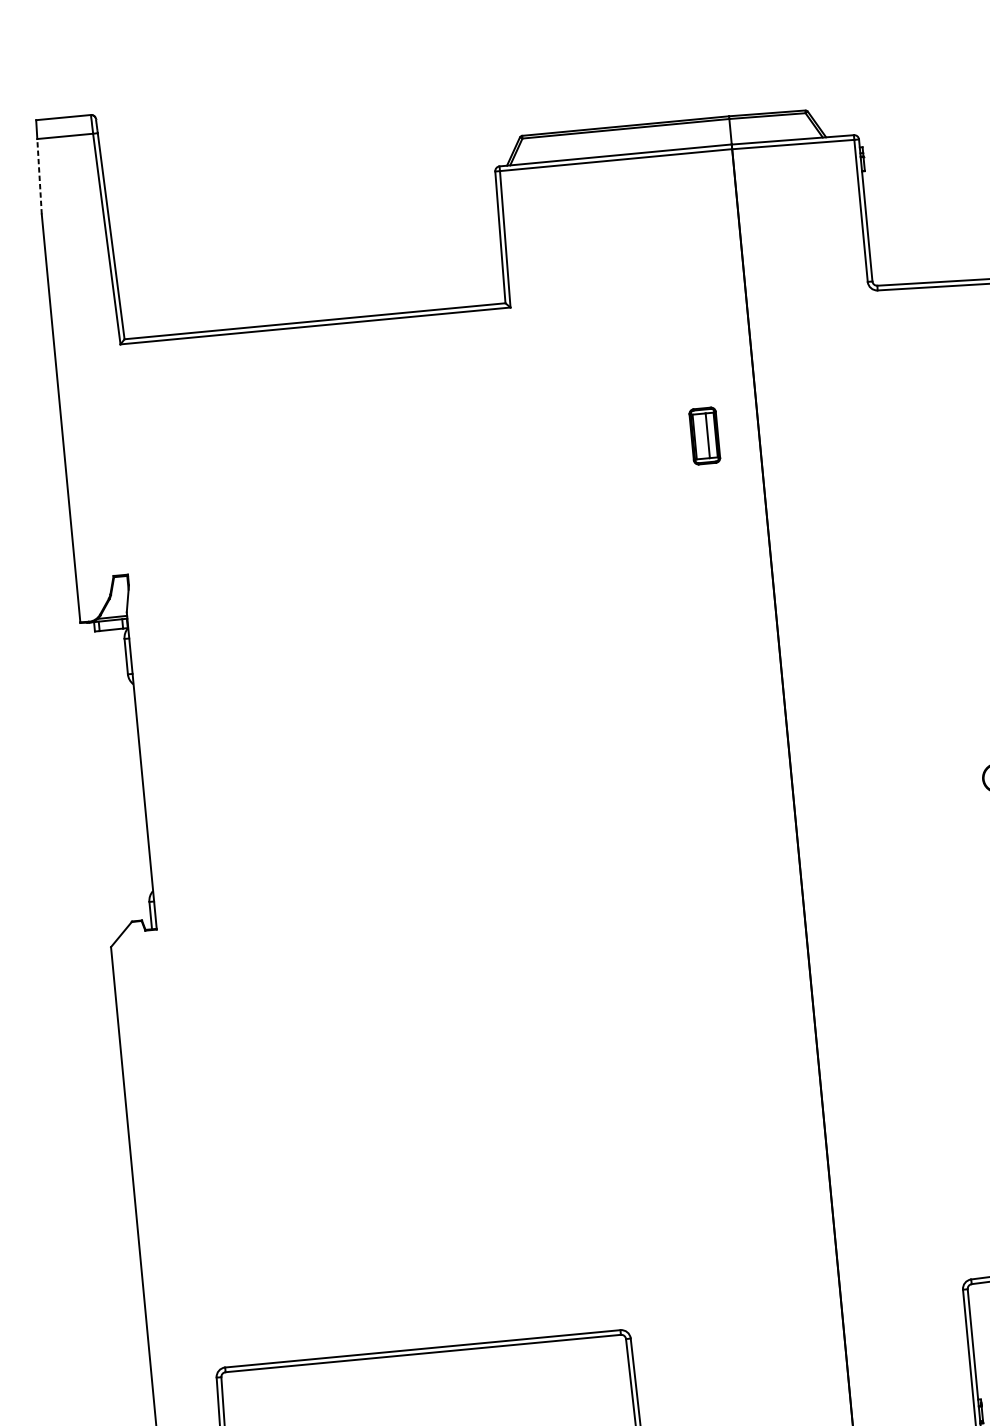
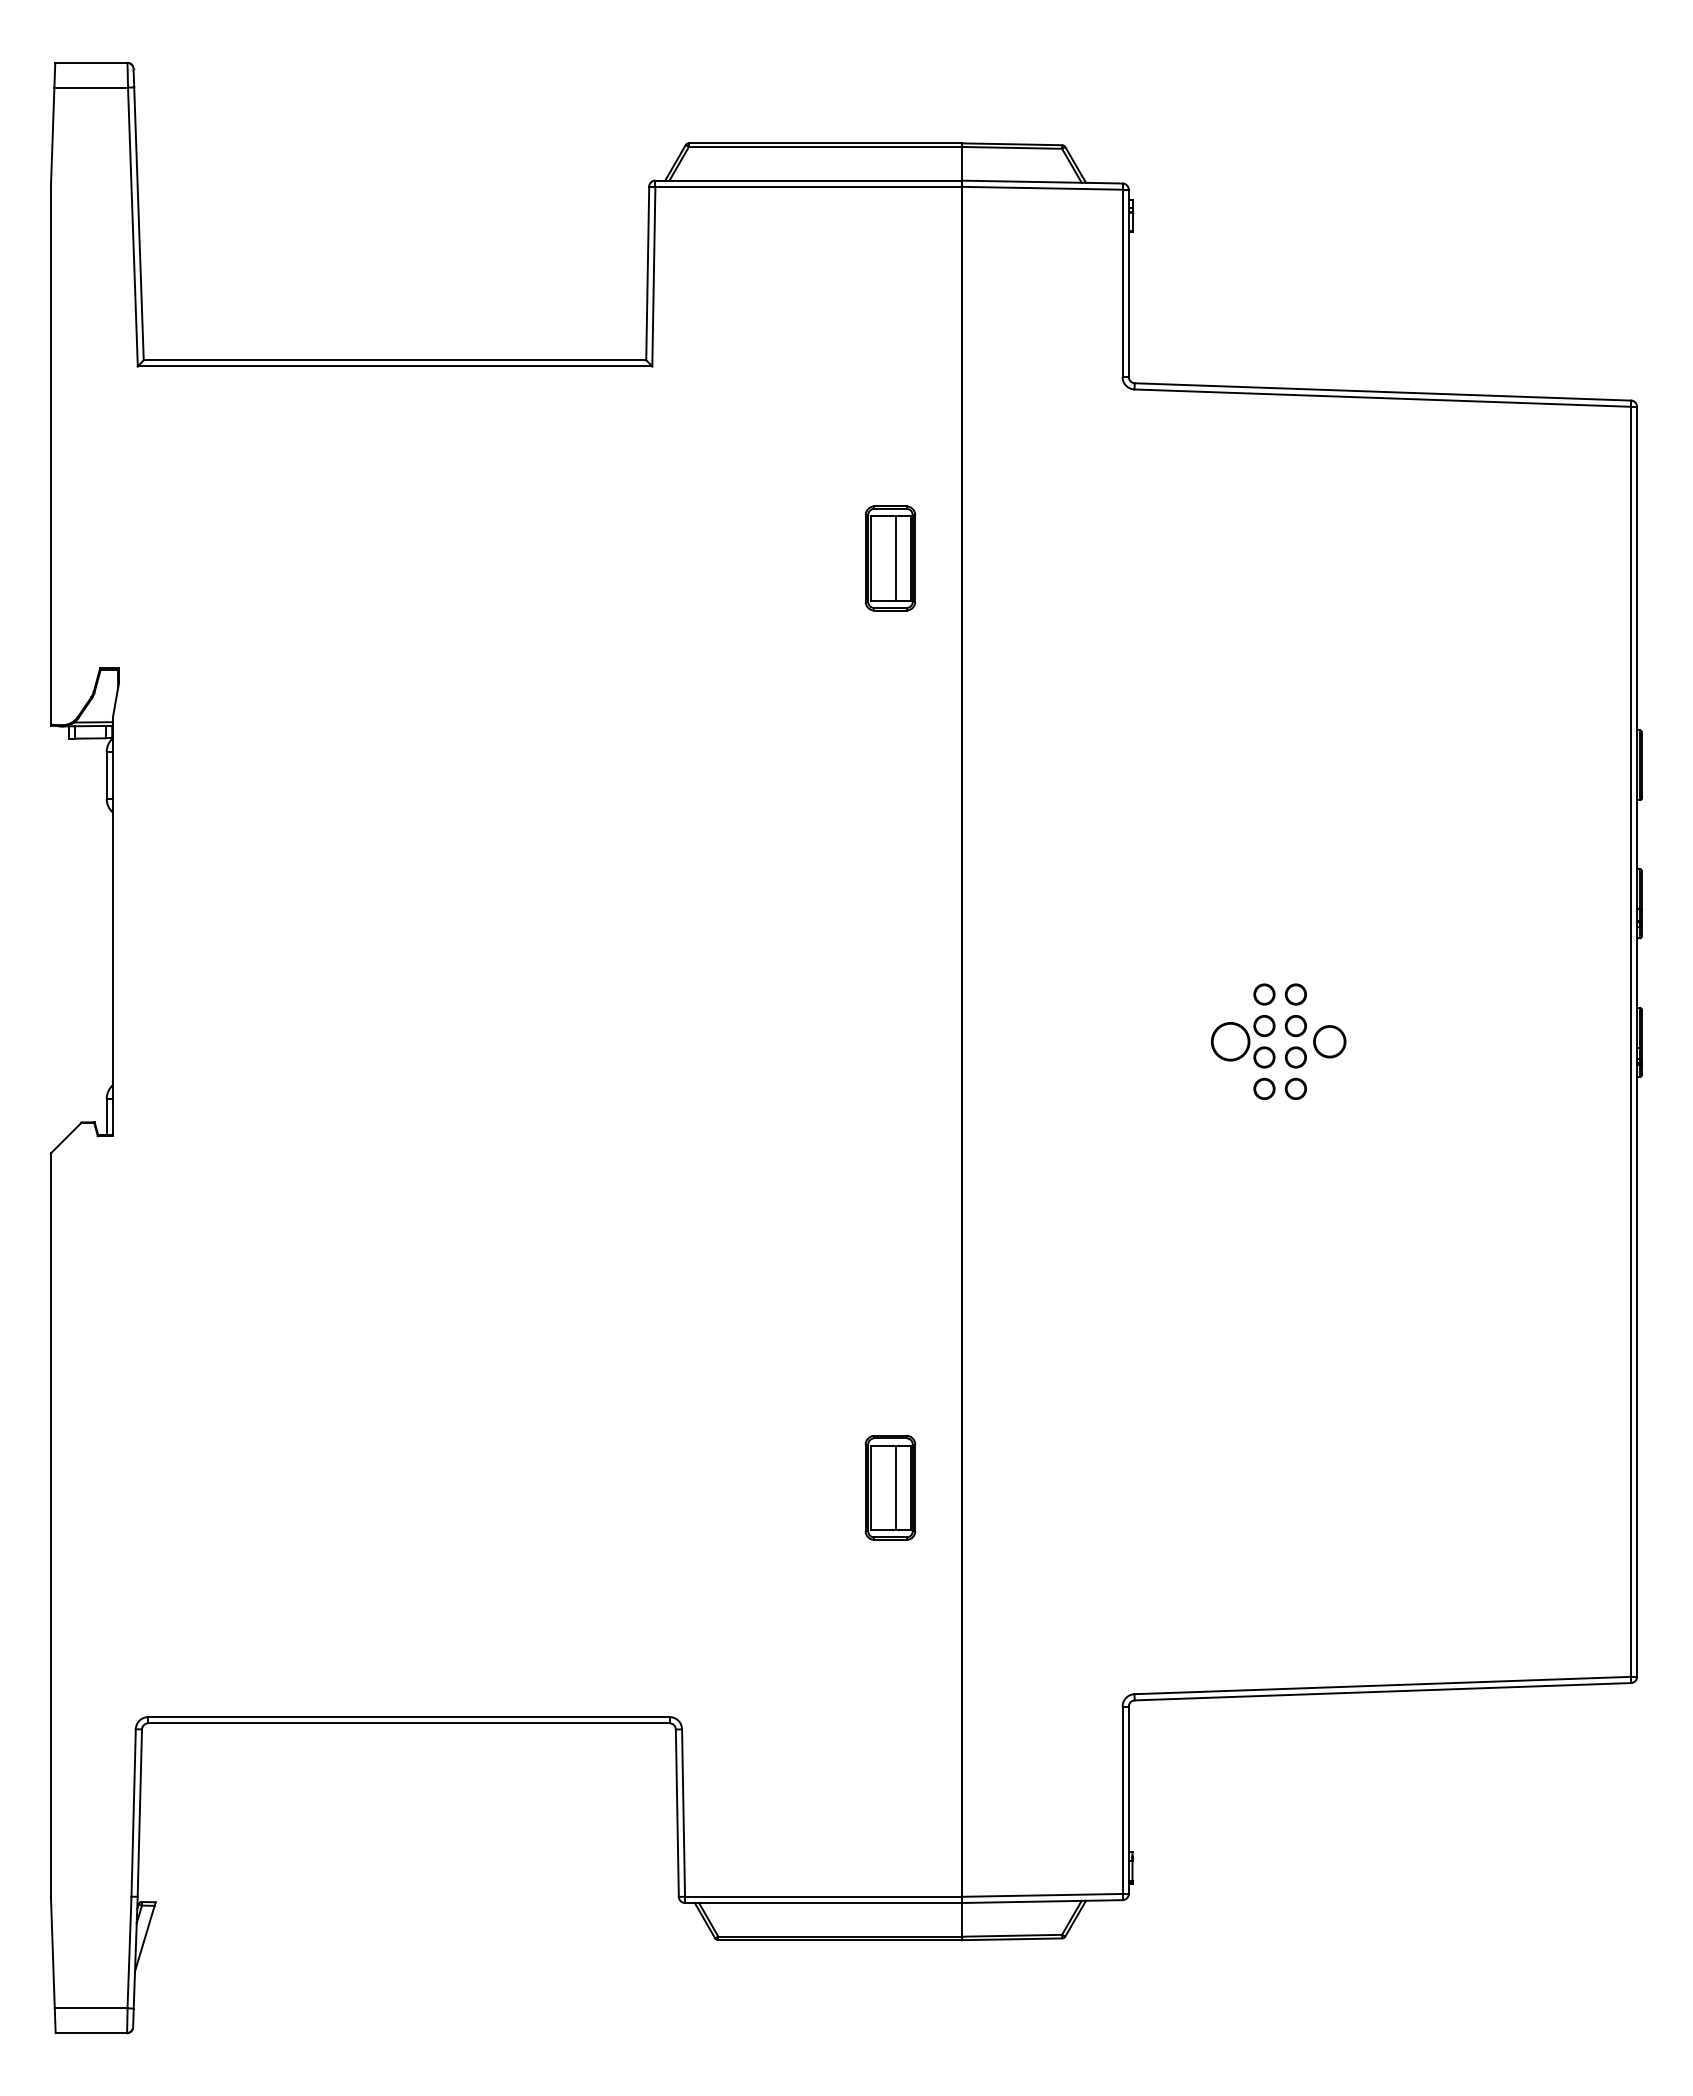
line: (39, 176) -> (52, 137), dashed -> solid
part: (704, 436) -> (890, 558), size x1.43
part: (771, 1140) -> (890, 1487), added

